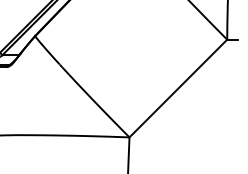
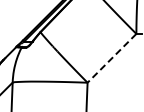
line: (177, 88) -> (111, 58), solid -> dashed

